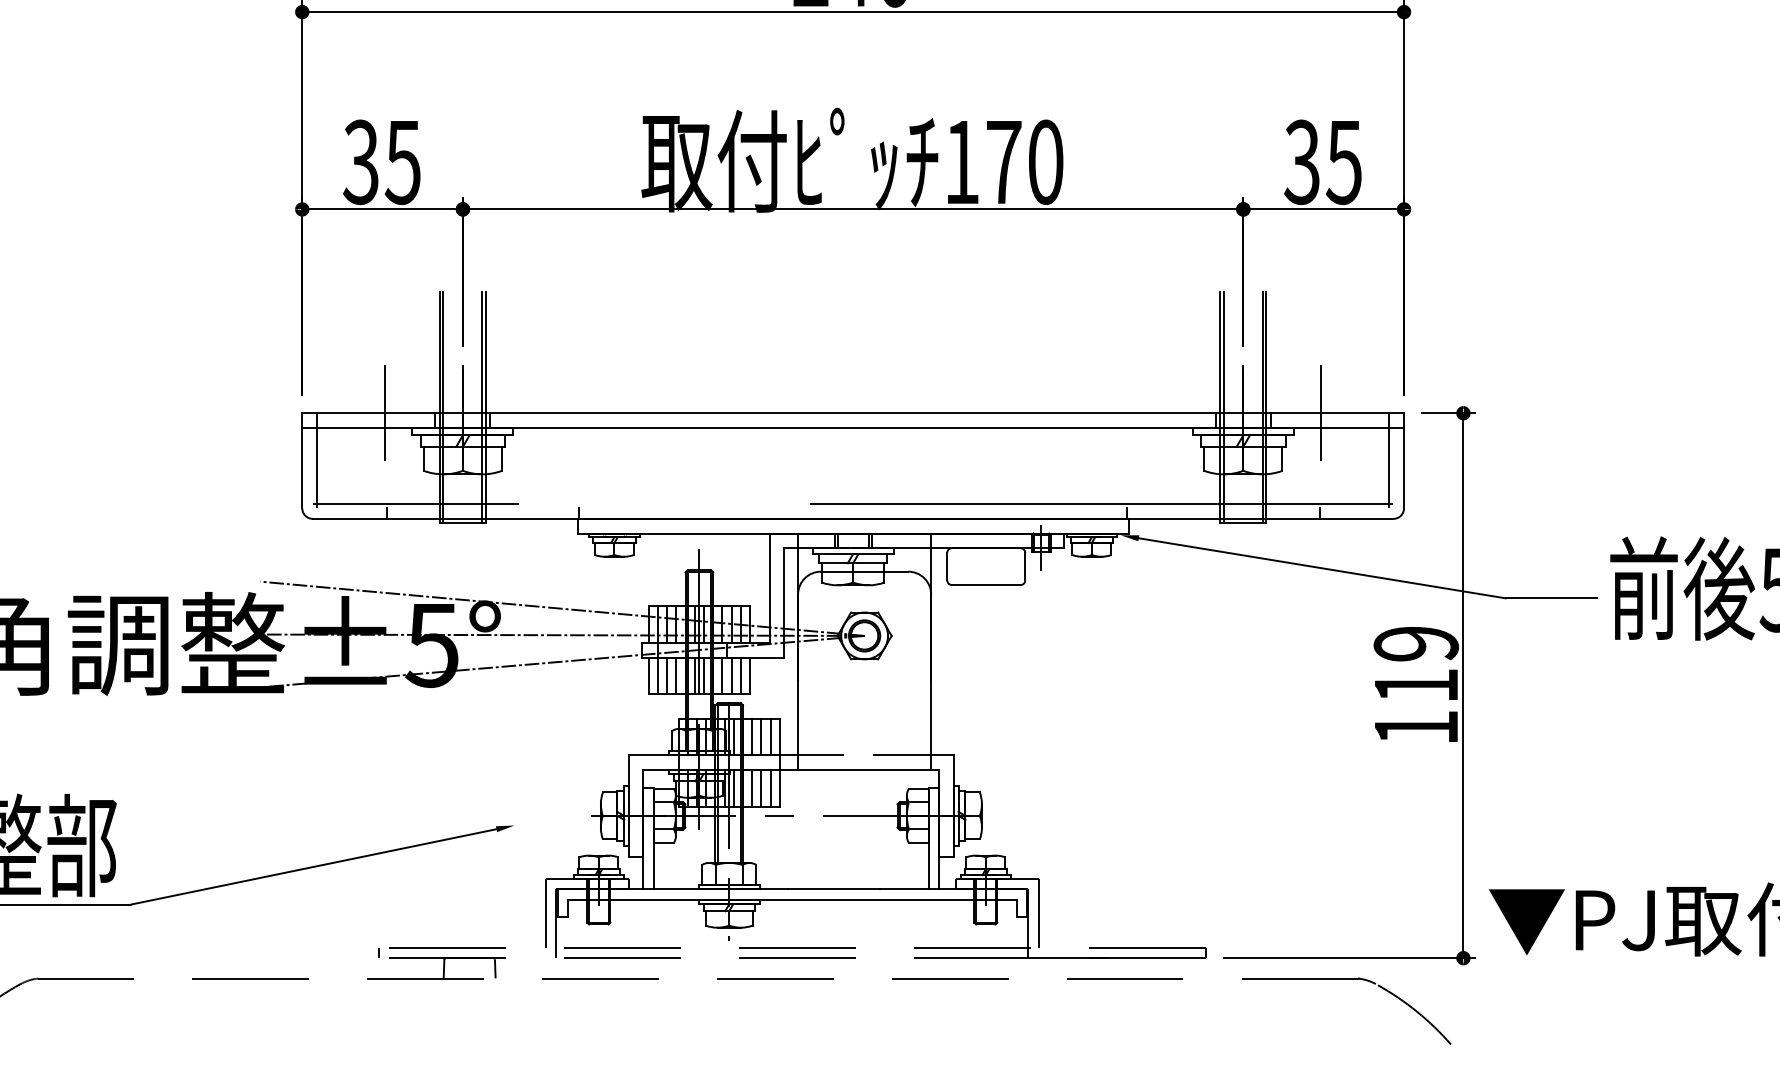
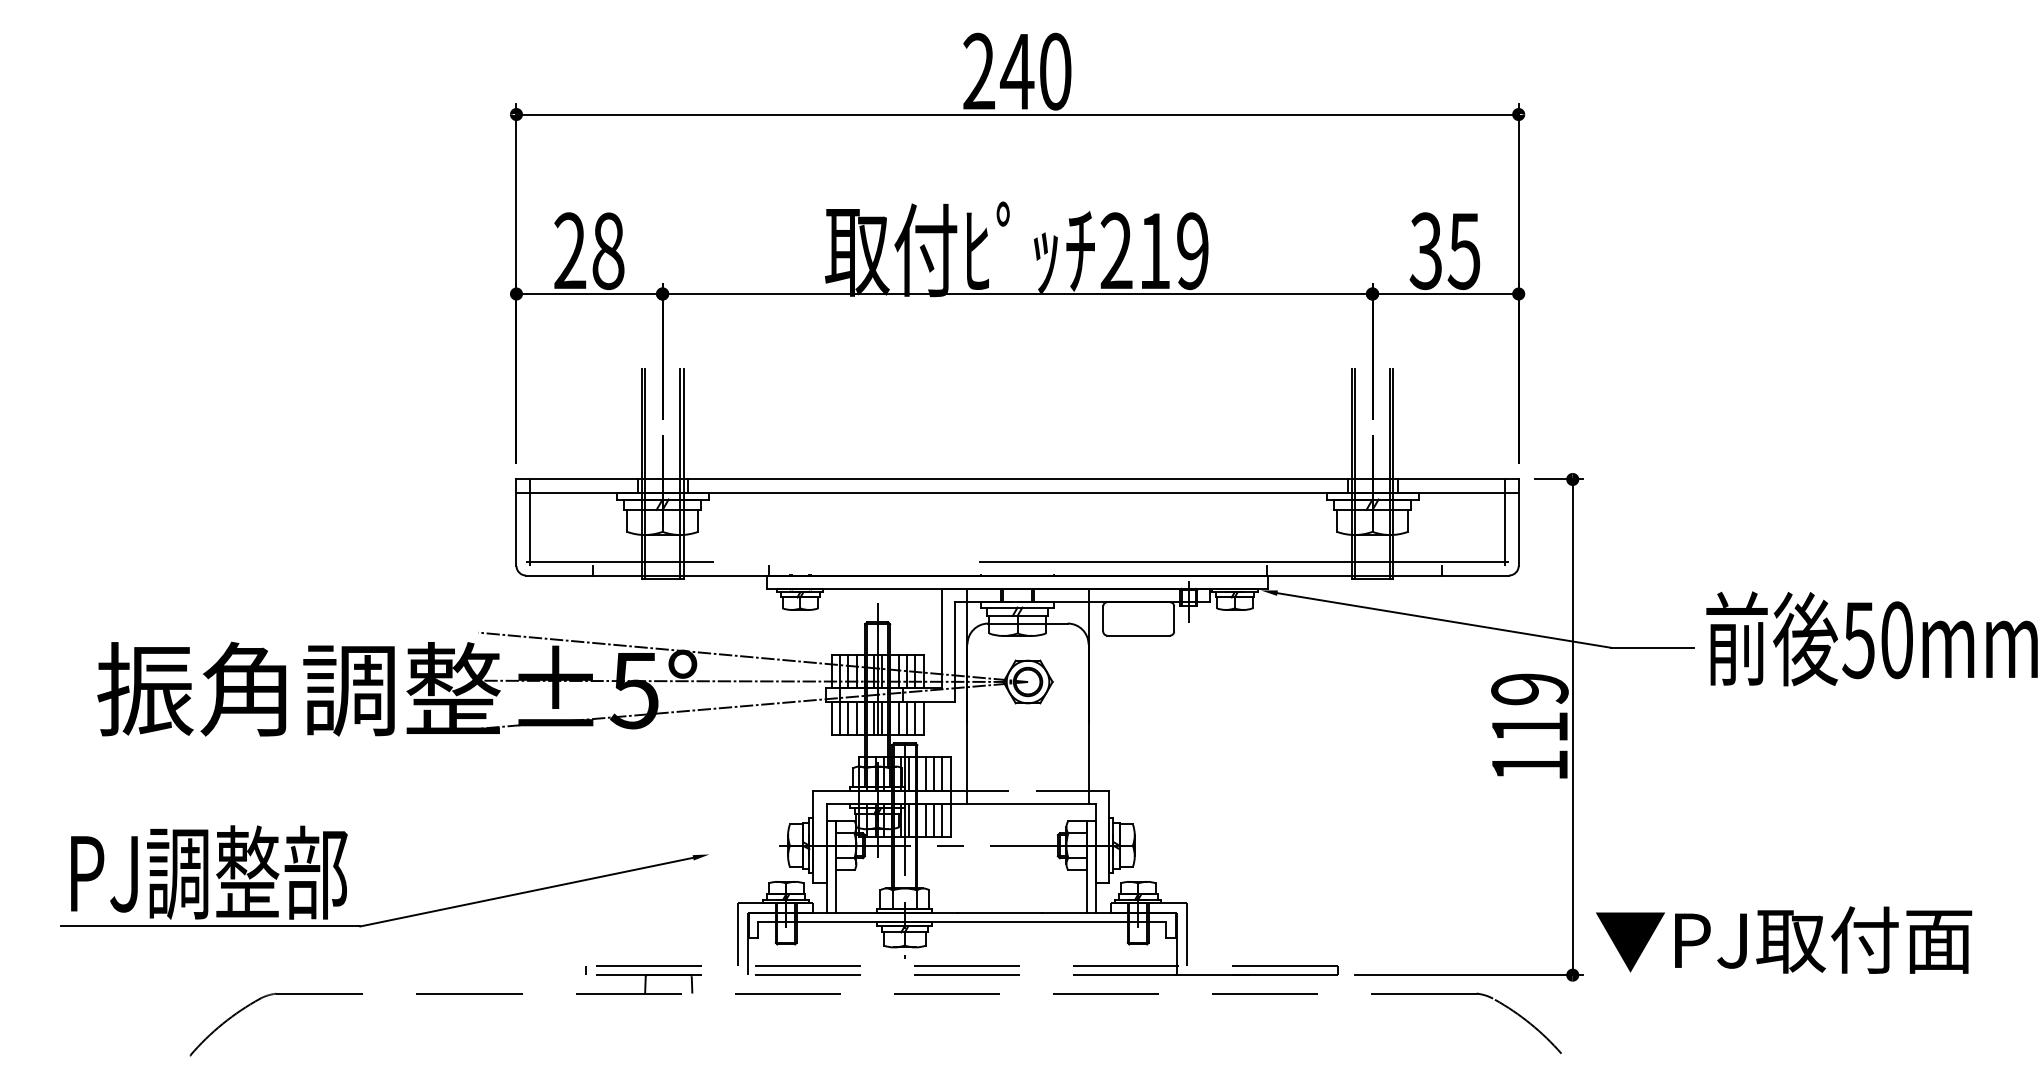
text: (381, 162) -> (588, 251), 35 -> 28
text: (1003, 162) -> (1154, 251), 170 -> 219
line: (384, 413) -> (591, 479), removed
line: (1321, 413) -> (1443, 479), removed

